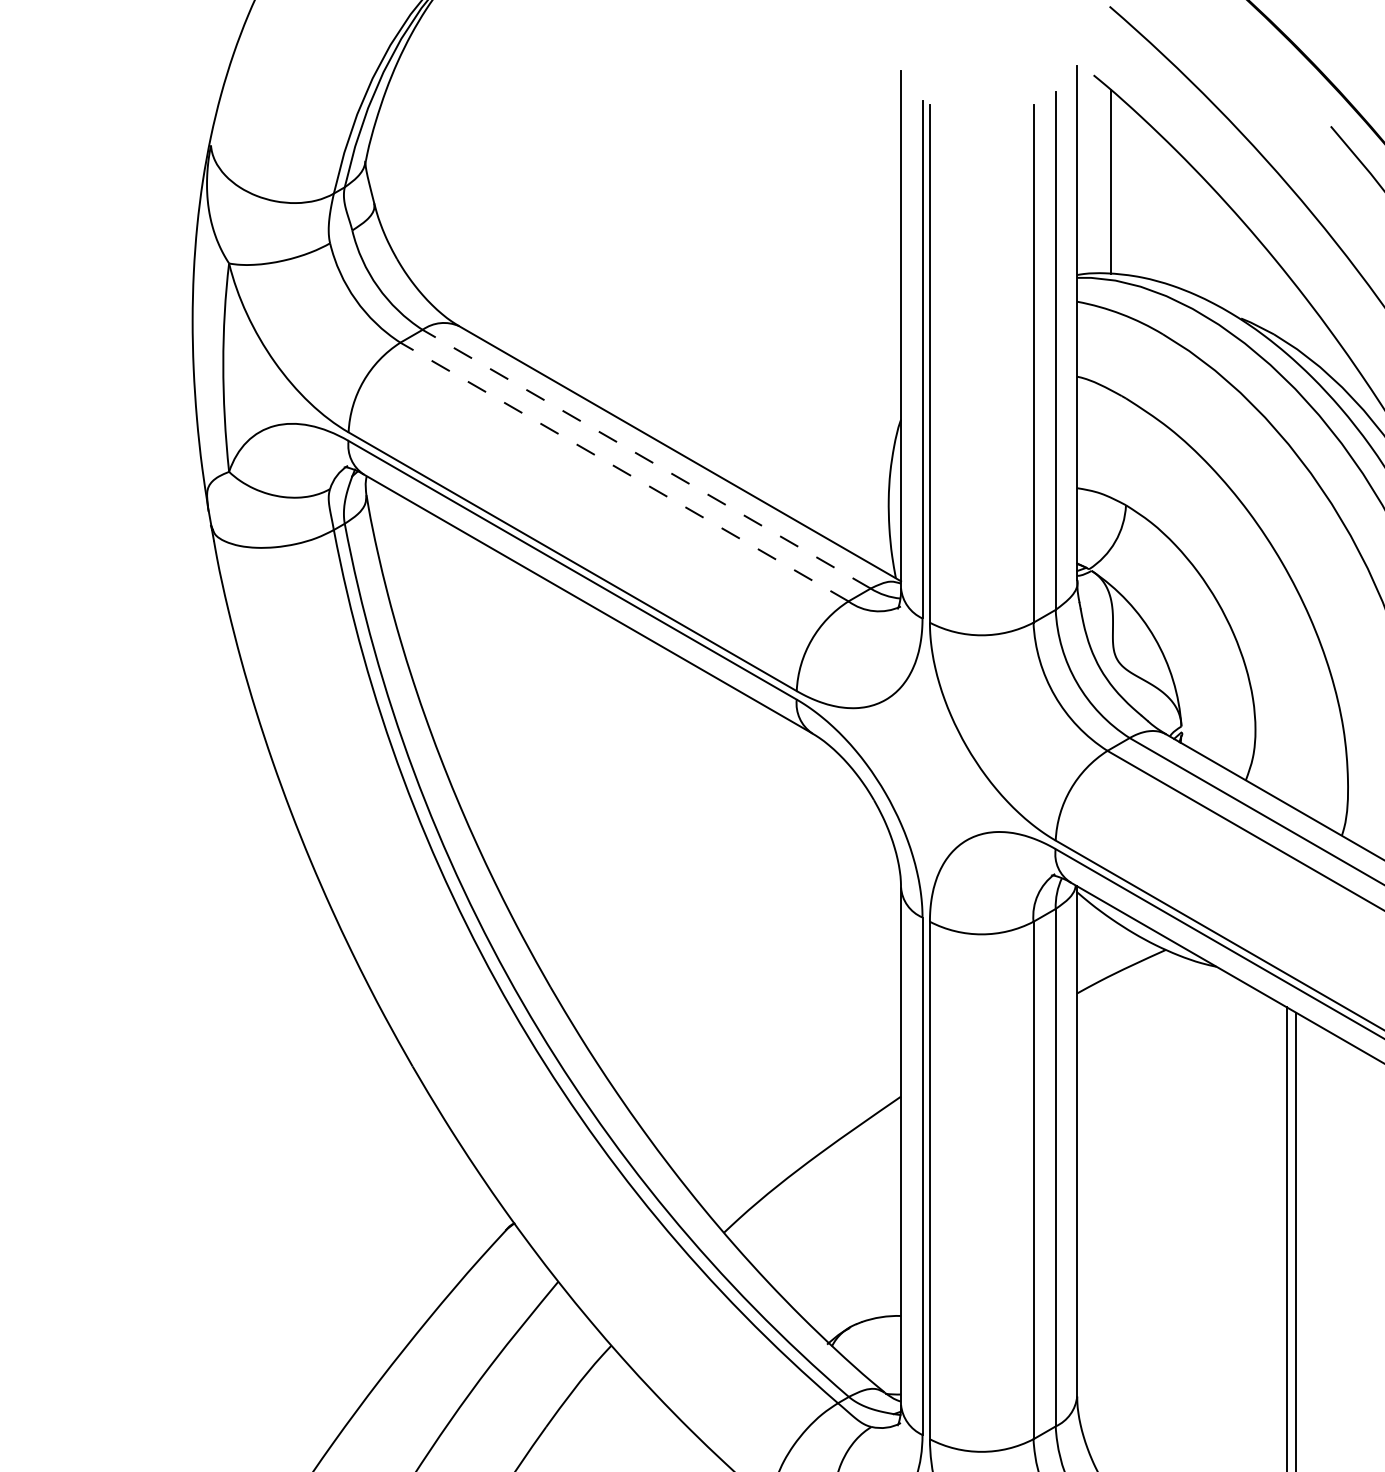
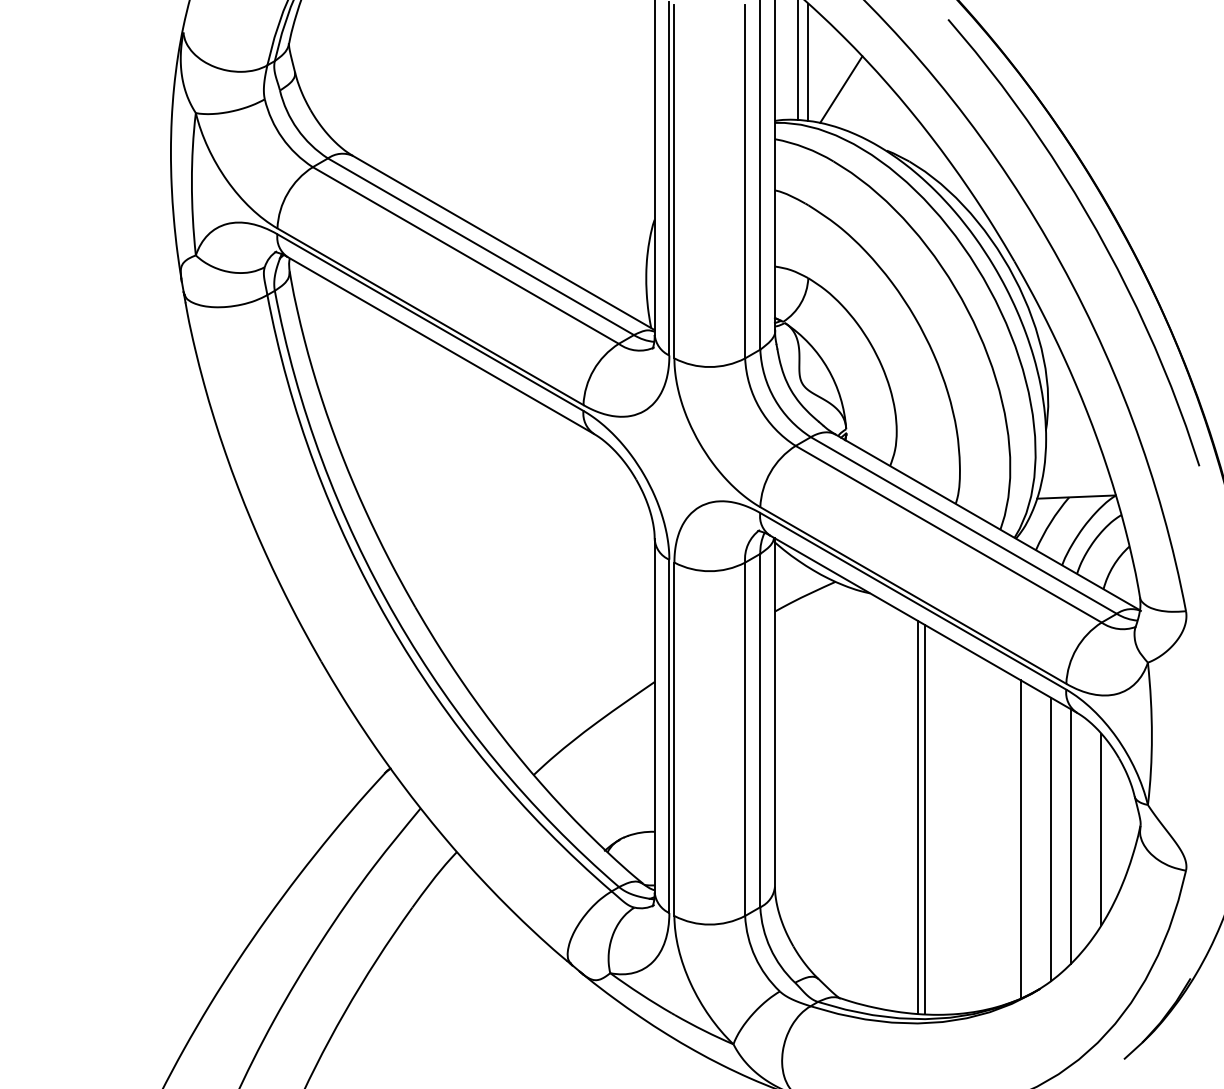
line: (1126, 189) -> (808, 62), added
line: (1174, 228) -> (841, 89), added
line: (647, 458) -> (481, 246), dashed -> solid
line: (623, 472) -> (465, 255), dashed -> solid

